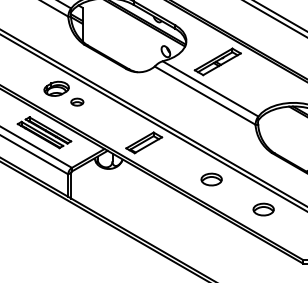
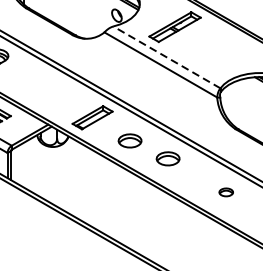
line: (210, 88) -> (166, 56), solid -> dashed
part: (77, 101) -> (17, 71), removed
part: (177, 163) -> (129, 140), added
part: (263, 209) -> (226, 192), size x0.6

